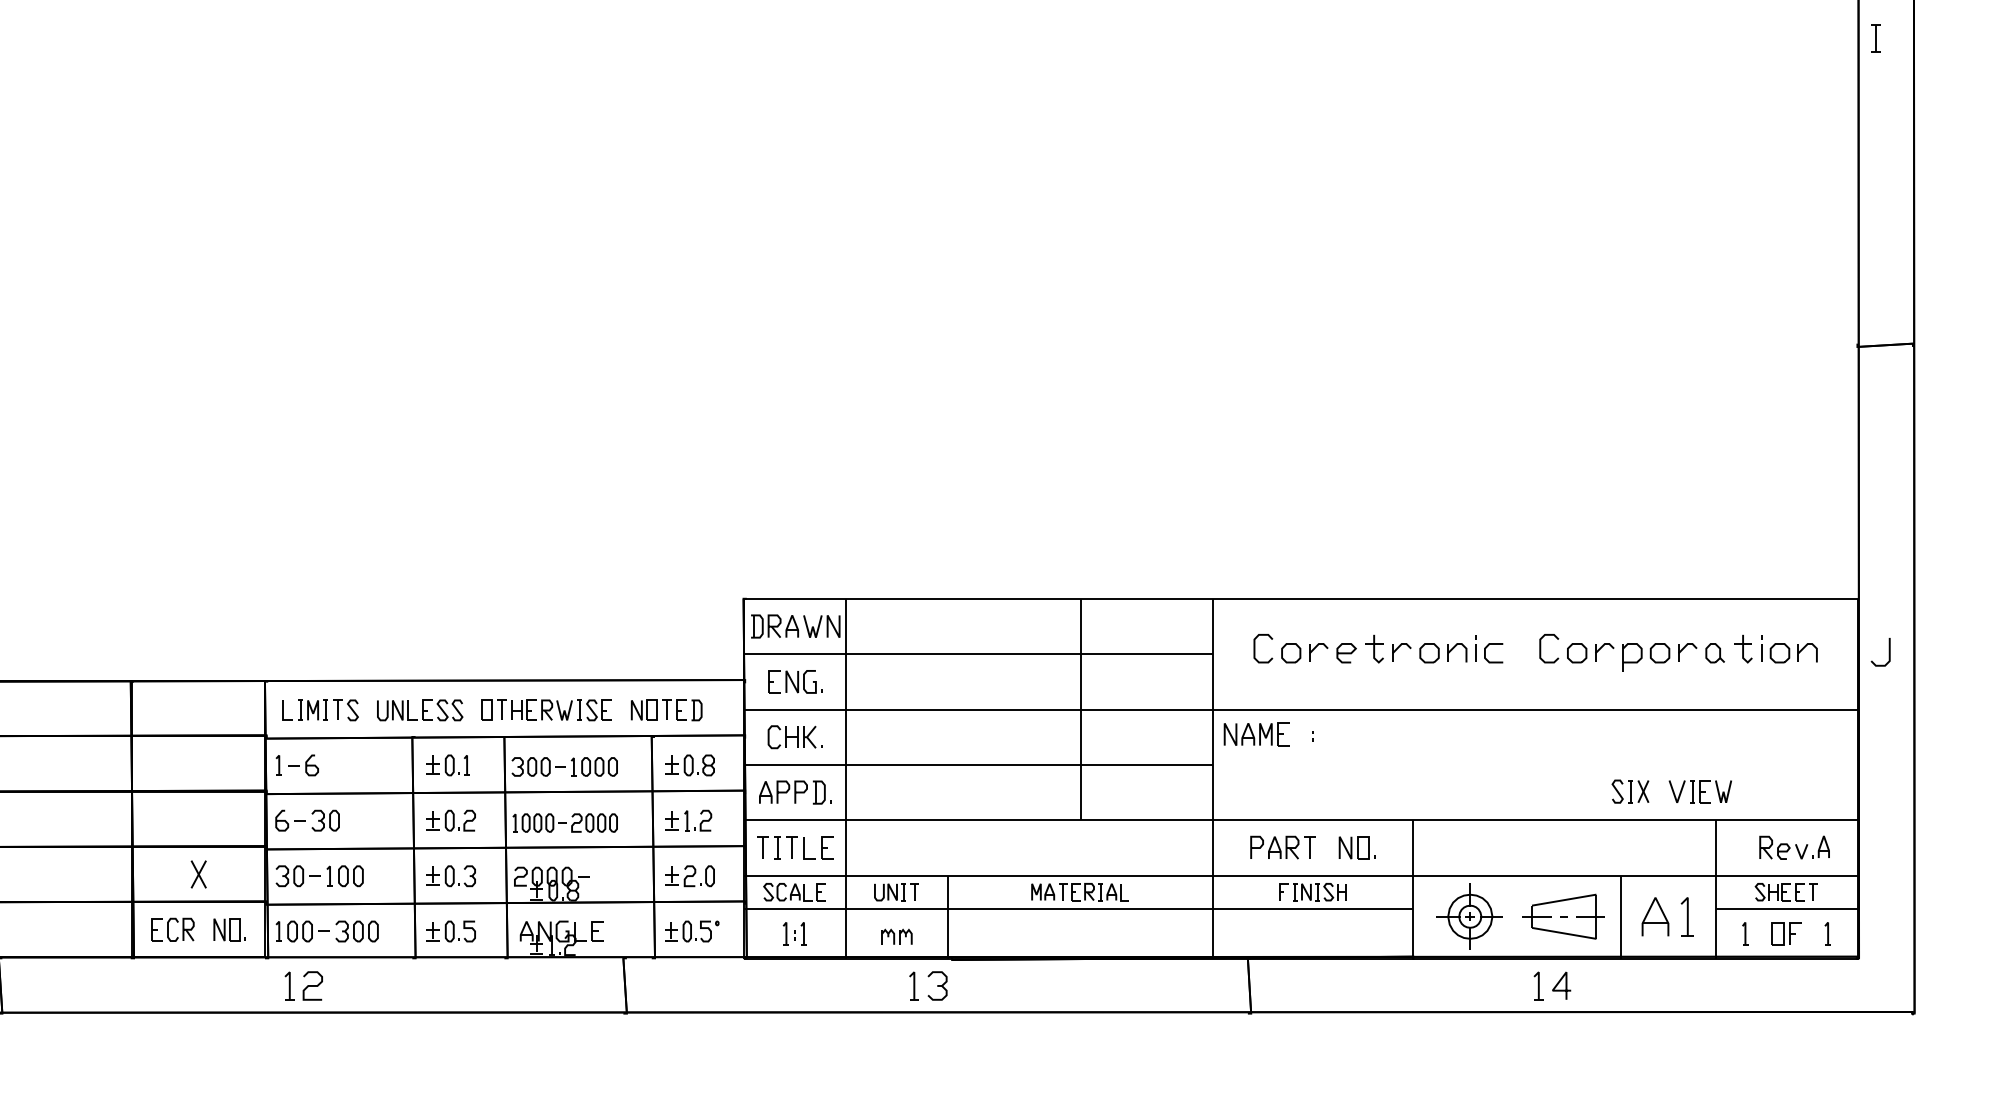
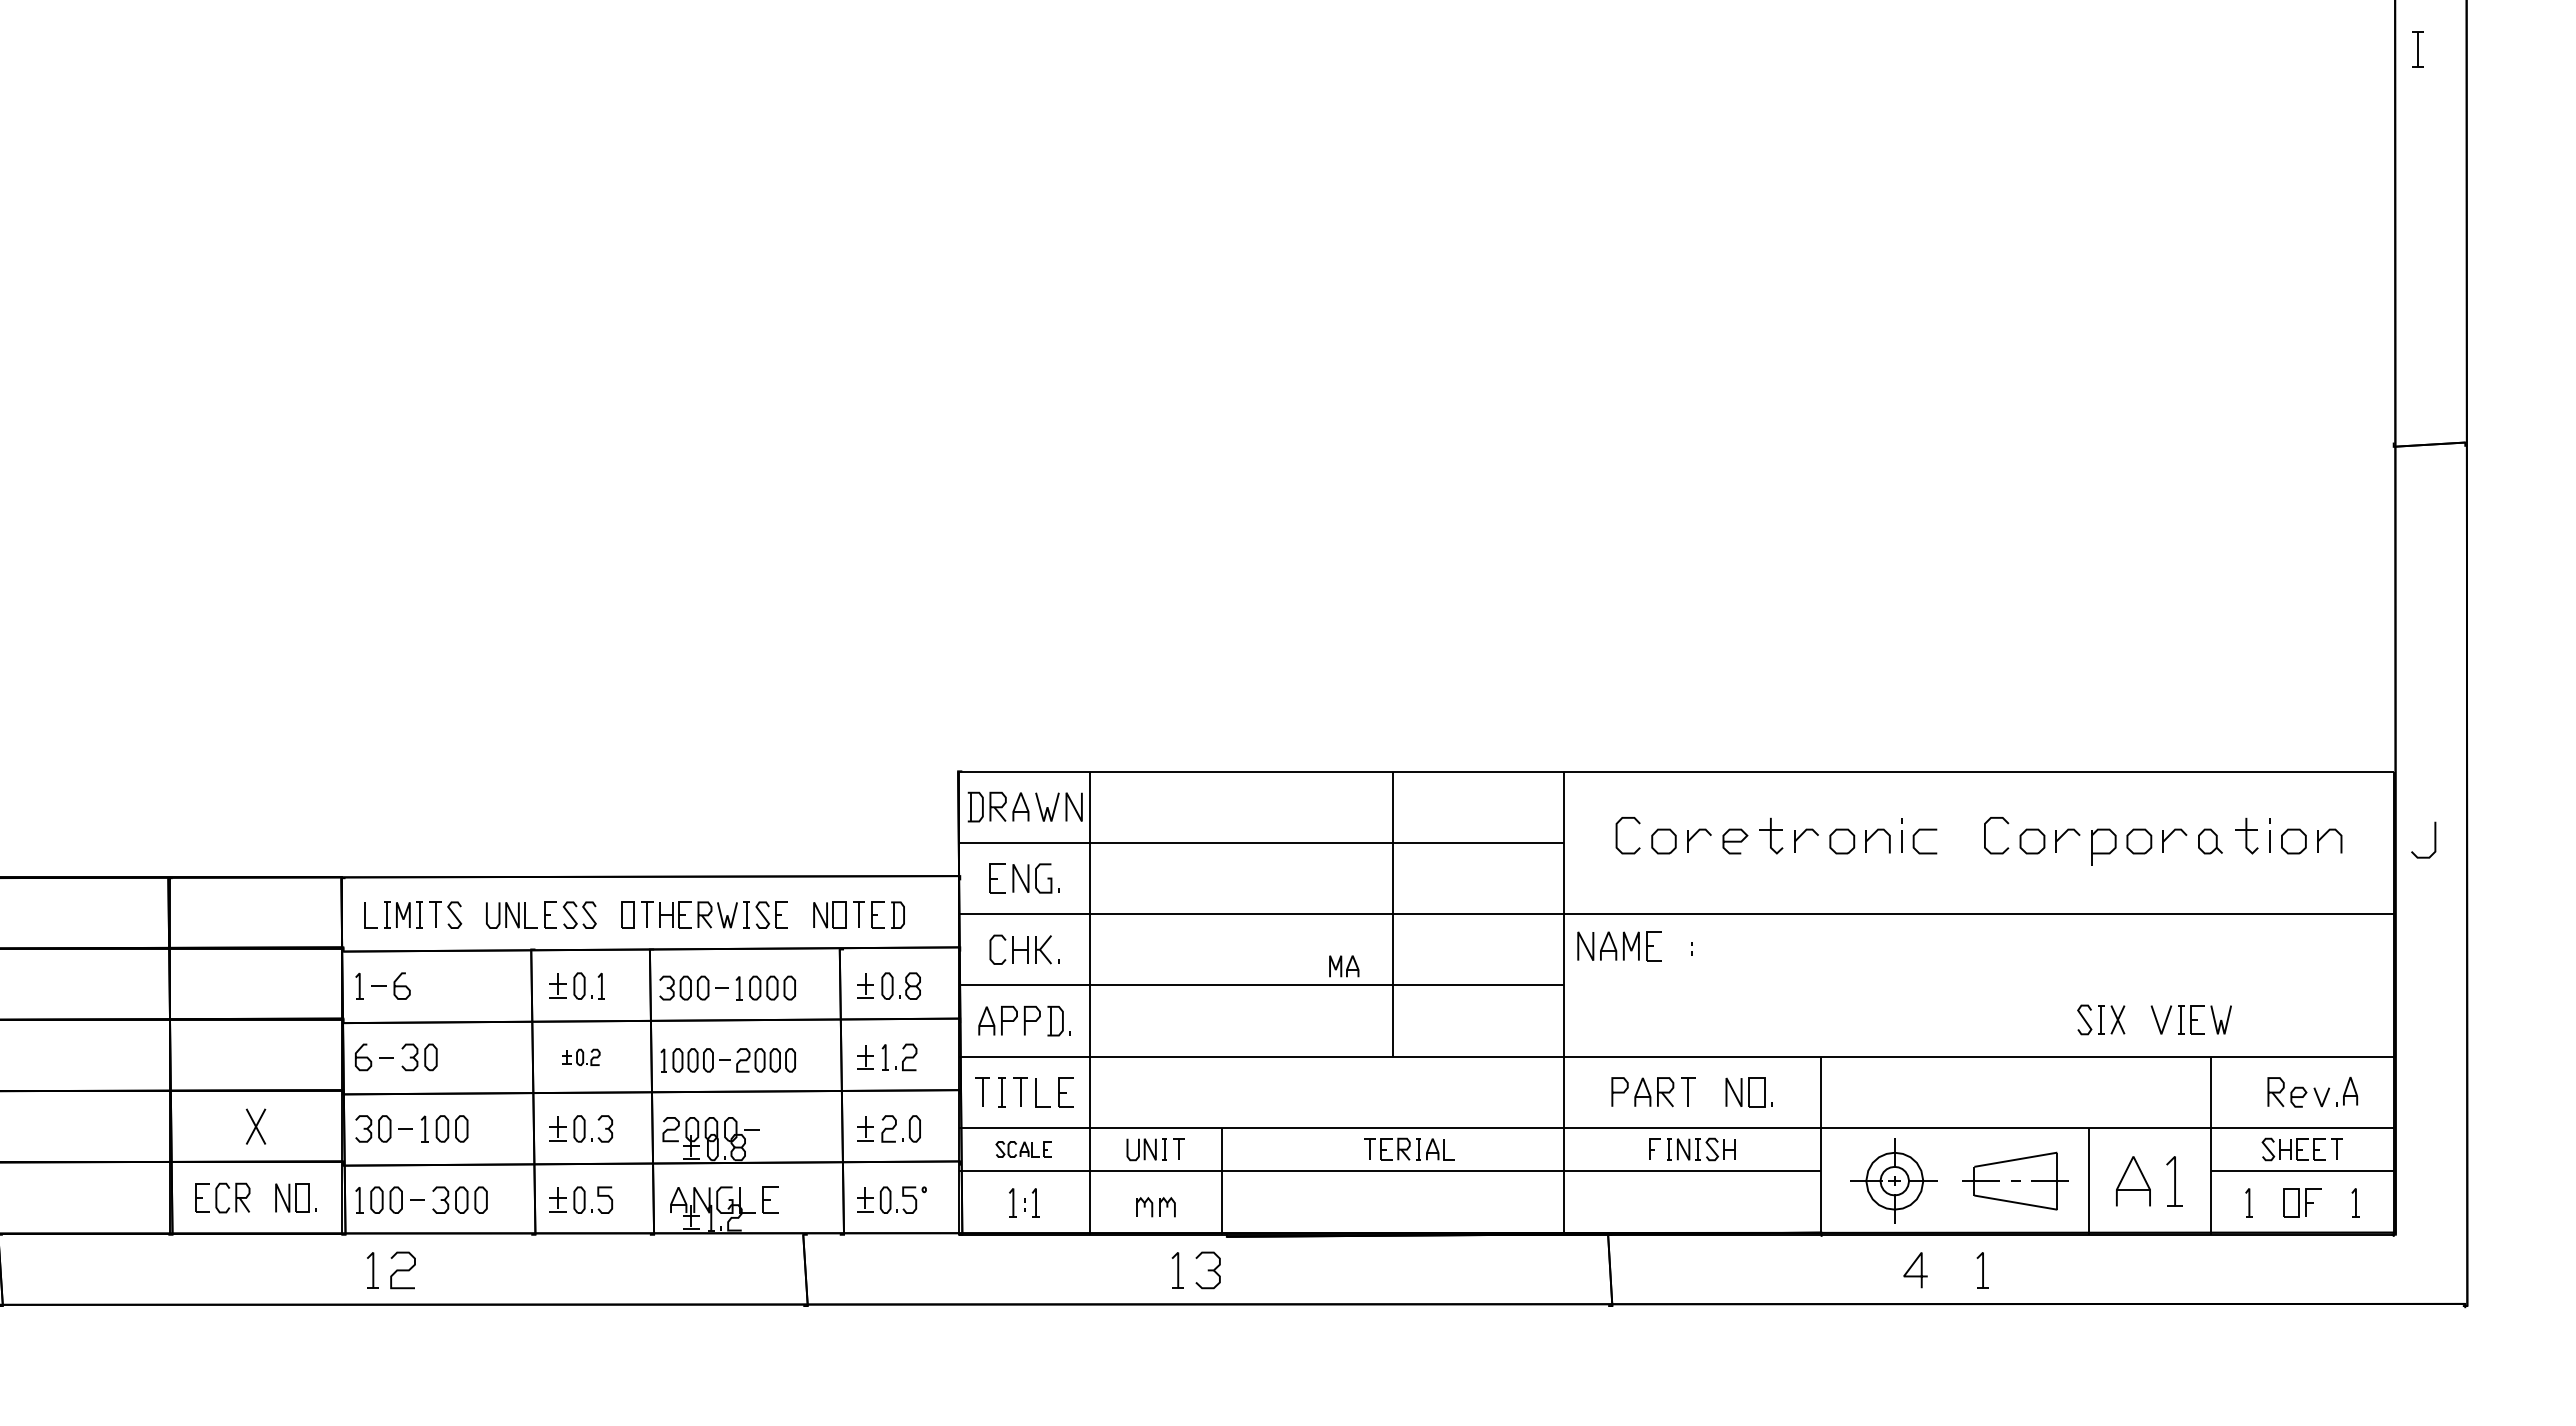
part: (450, 820) -> (580, 1057), size x0.6
part: (794, 892) -> (1023, 1149), size x0.7
part: (1043, 892) -> (1344, 966), moved
curve: (1558, 984) -> (1911, 1268), moved

